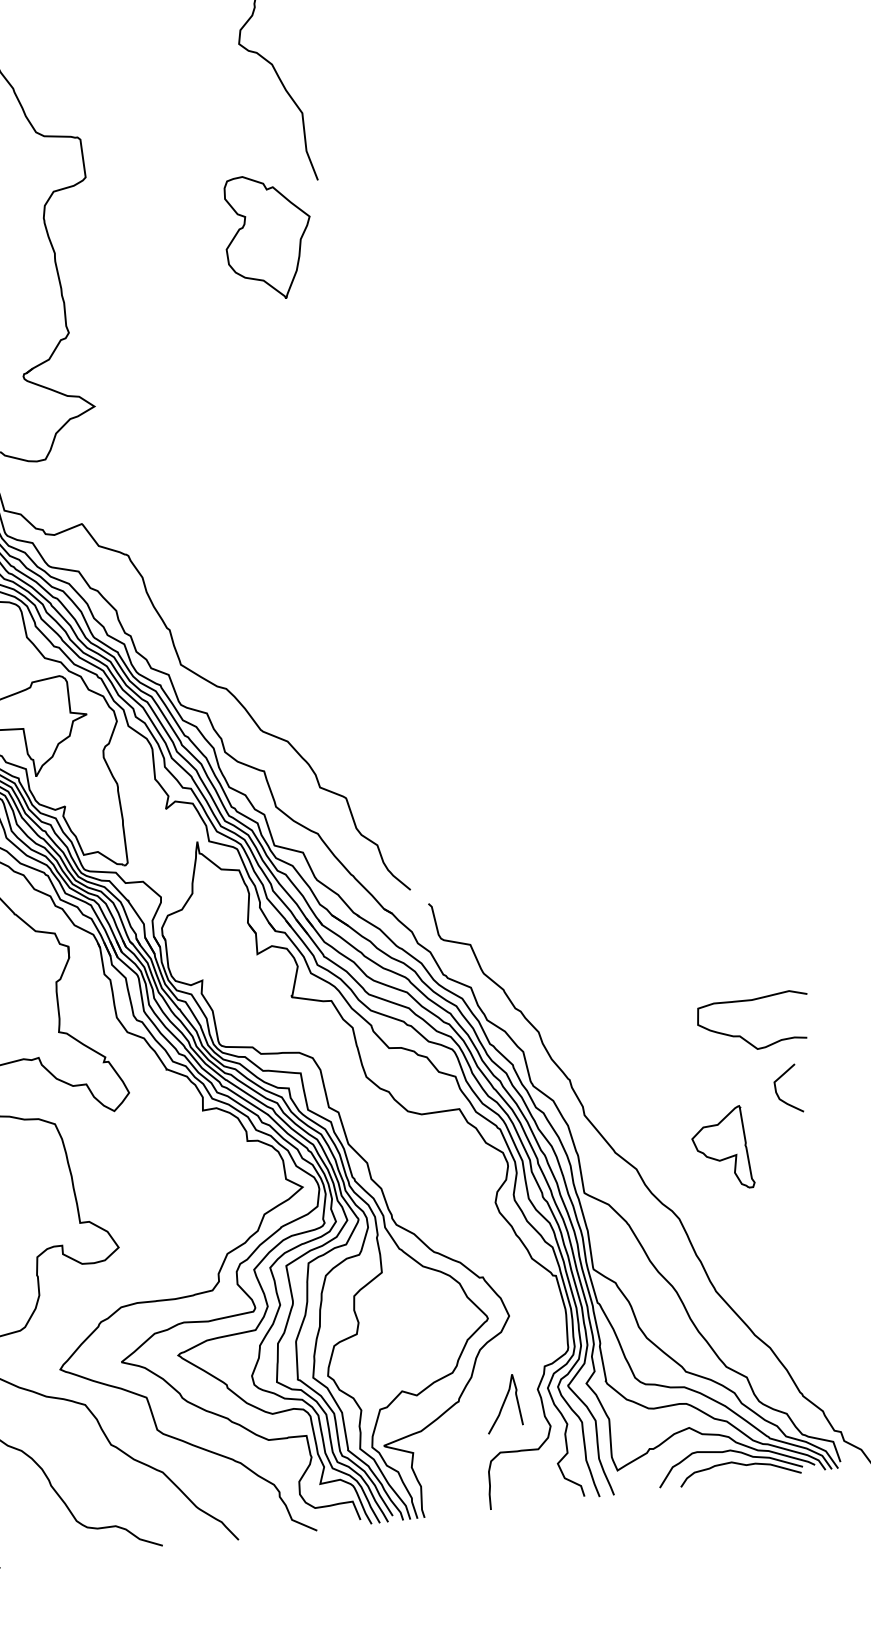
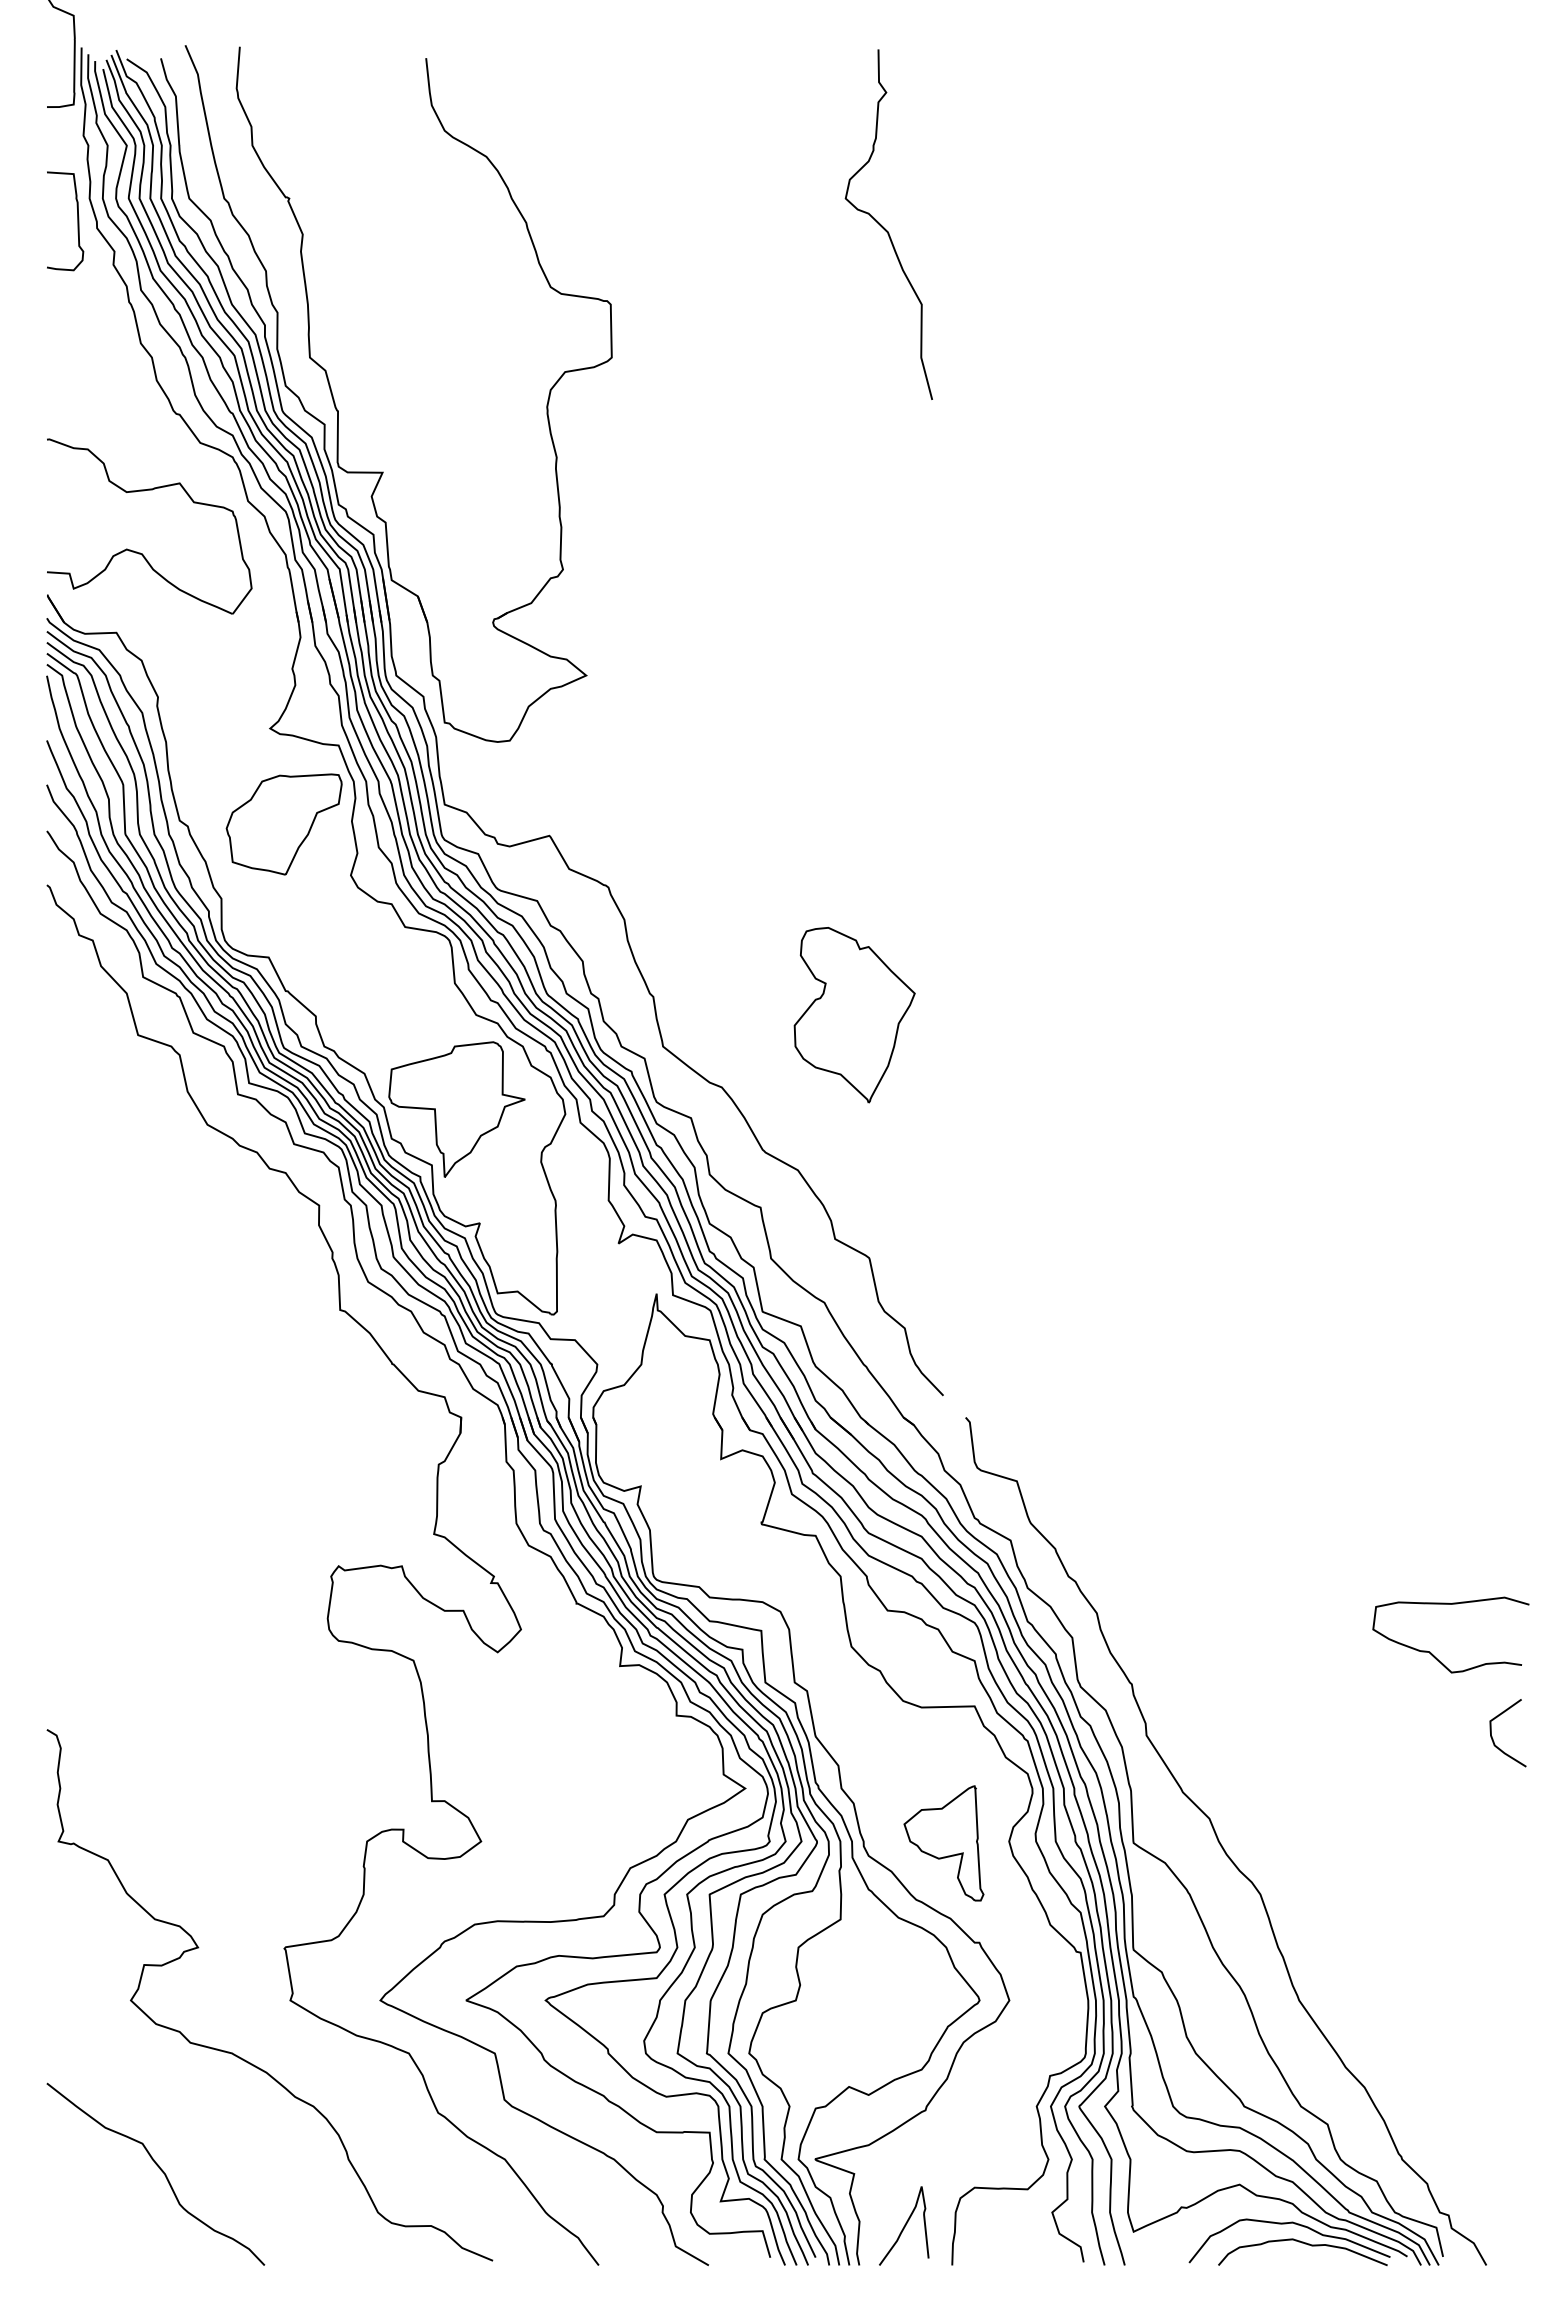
part: (268, 237) -> (854, 1015), moved
curve: (741, 1036) -> (1431, 1652), moved
curve: (778, 1094) -> (1493, 1738), moved
part: (721, 1149) -> (943, 1843), moved
curve: (503, 1403) -> (904, 2225), moved

